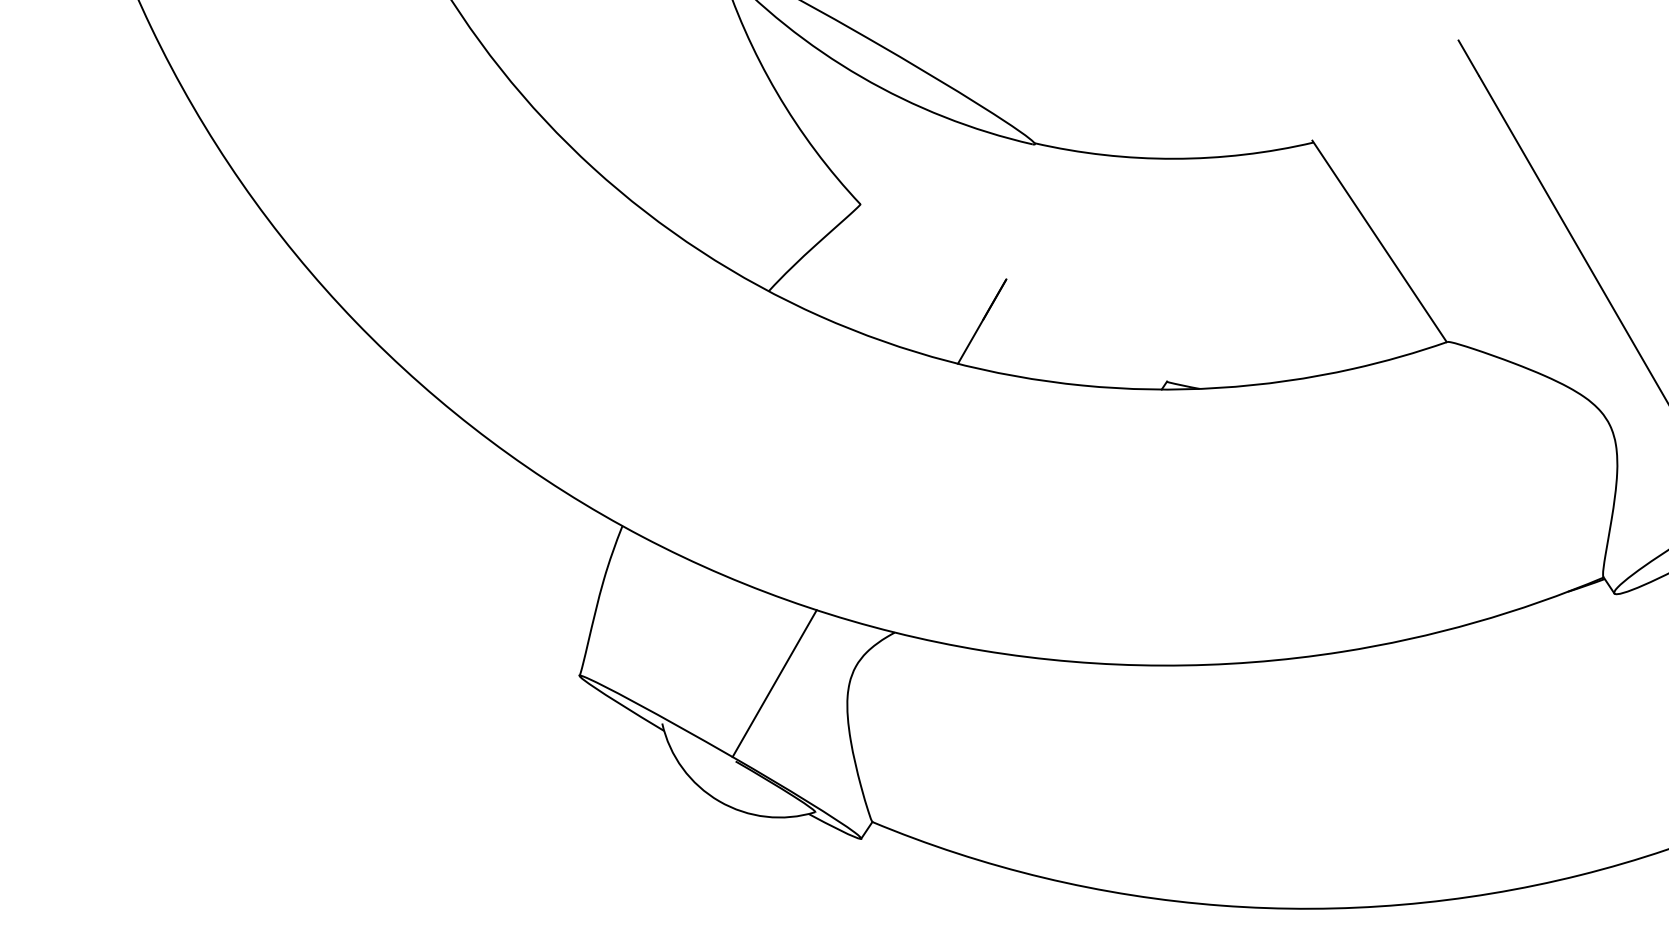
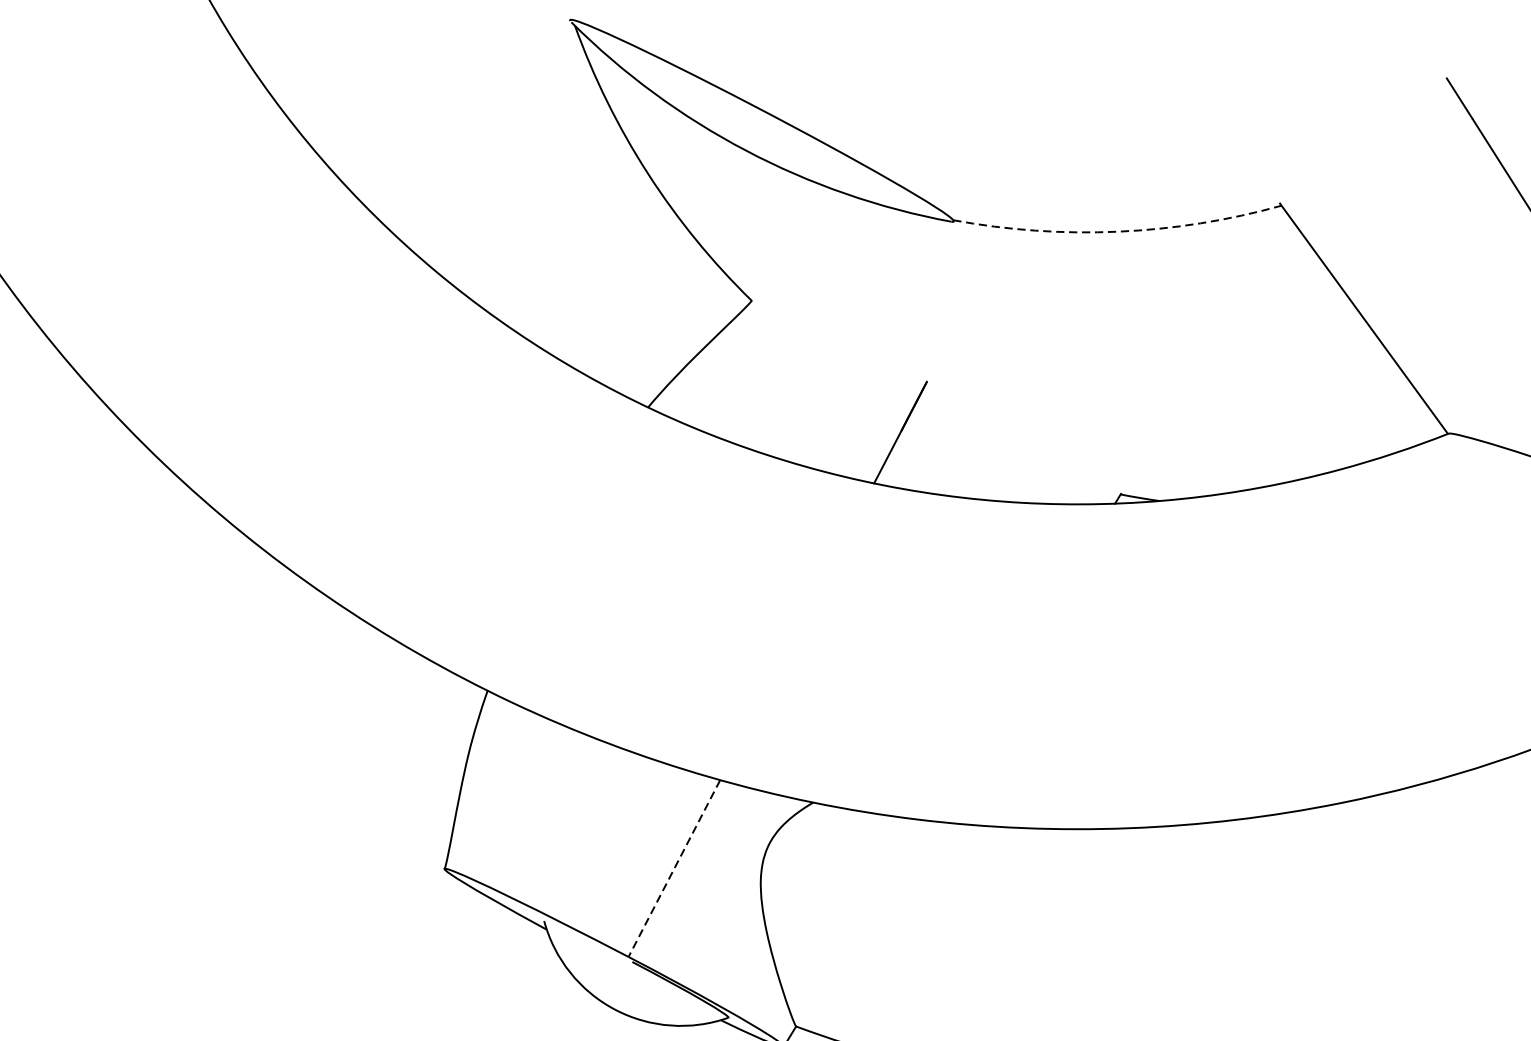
arc: (1174, 158) -> (1118, 231), solid -> dashed
line: (774, 683) -> (674, 868), solid -> dashed

